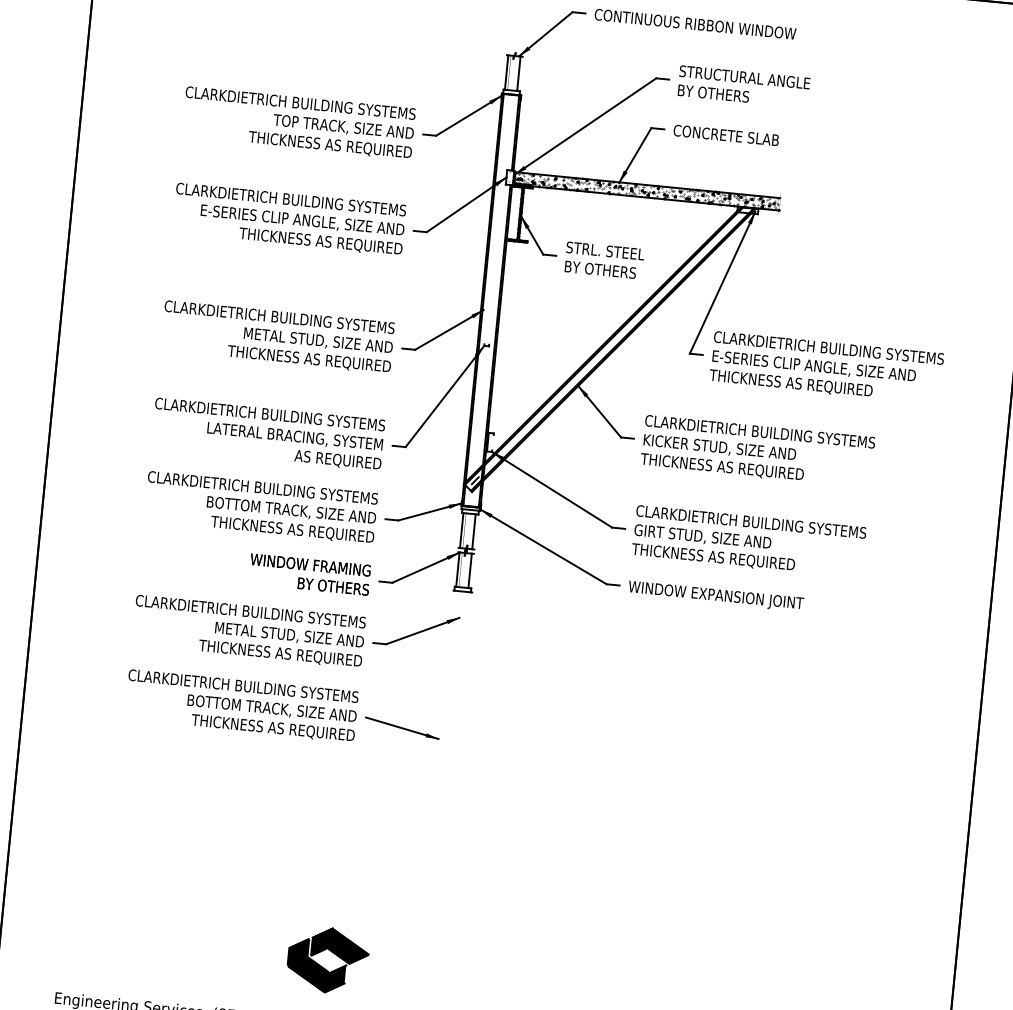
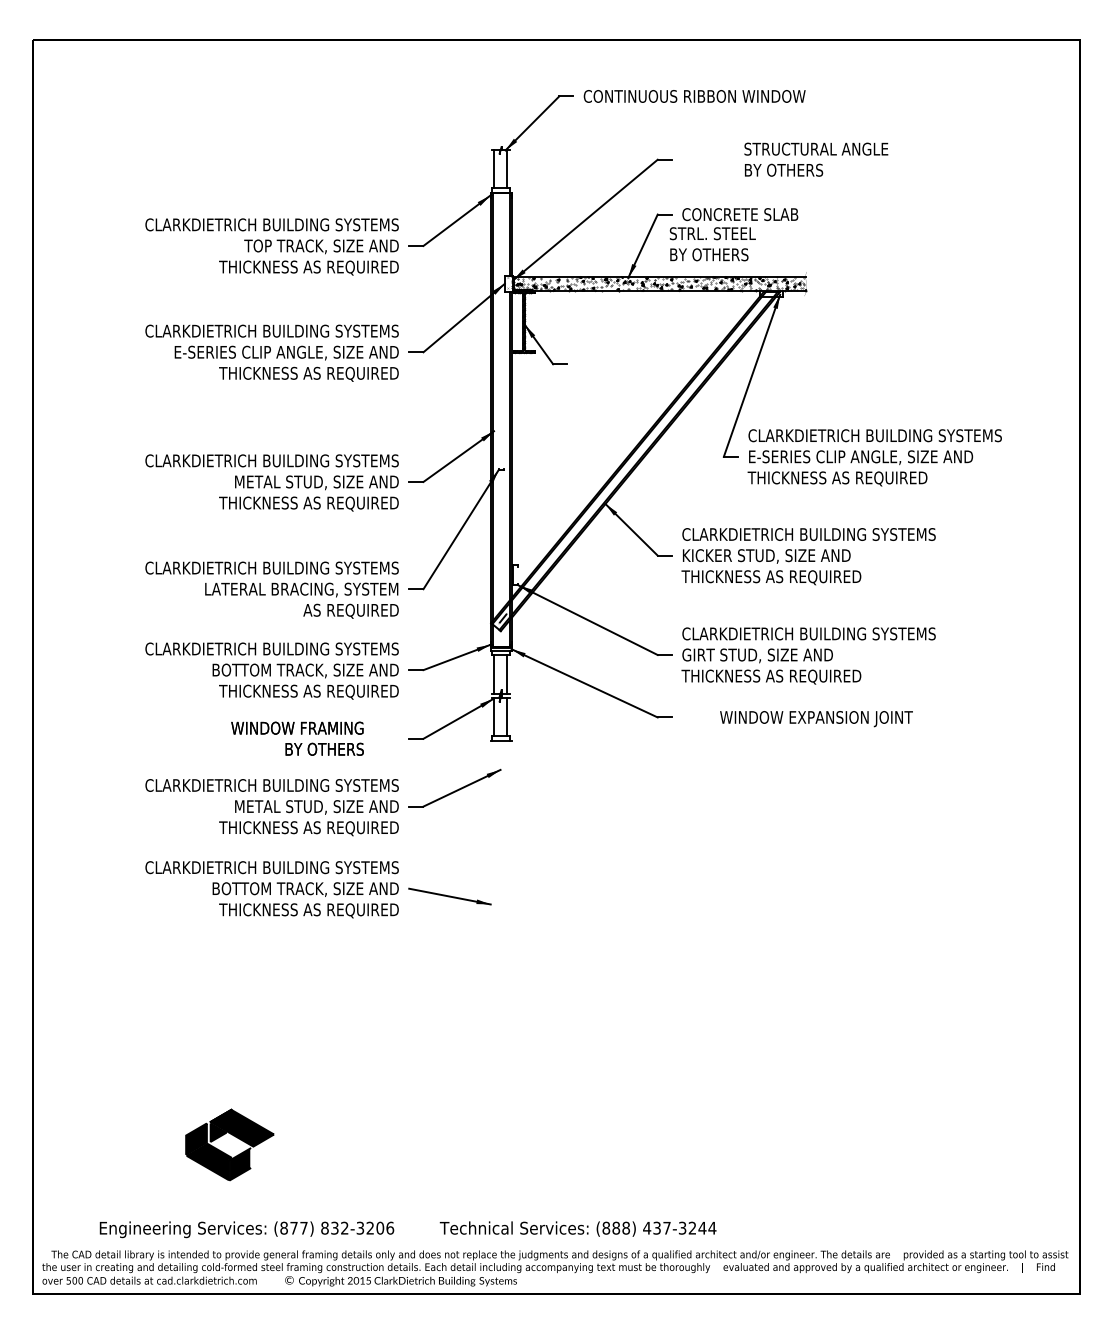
text: (744, 86) -> (816, 159), moved
text: (604, 260) -> (712, 244), moved
text: (309, 574) -> (297, 738), moved
text: (716, 596) -> (816, 719), moved
part: (327, 959) -> (229, 1144), moved

